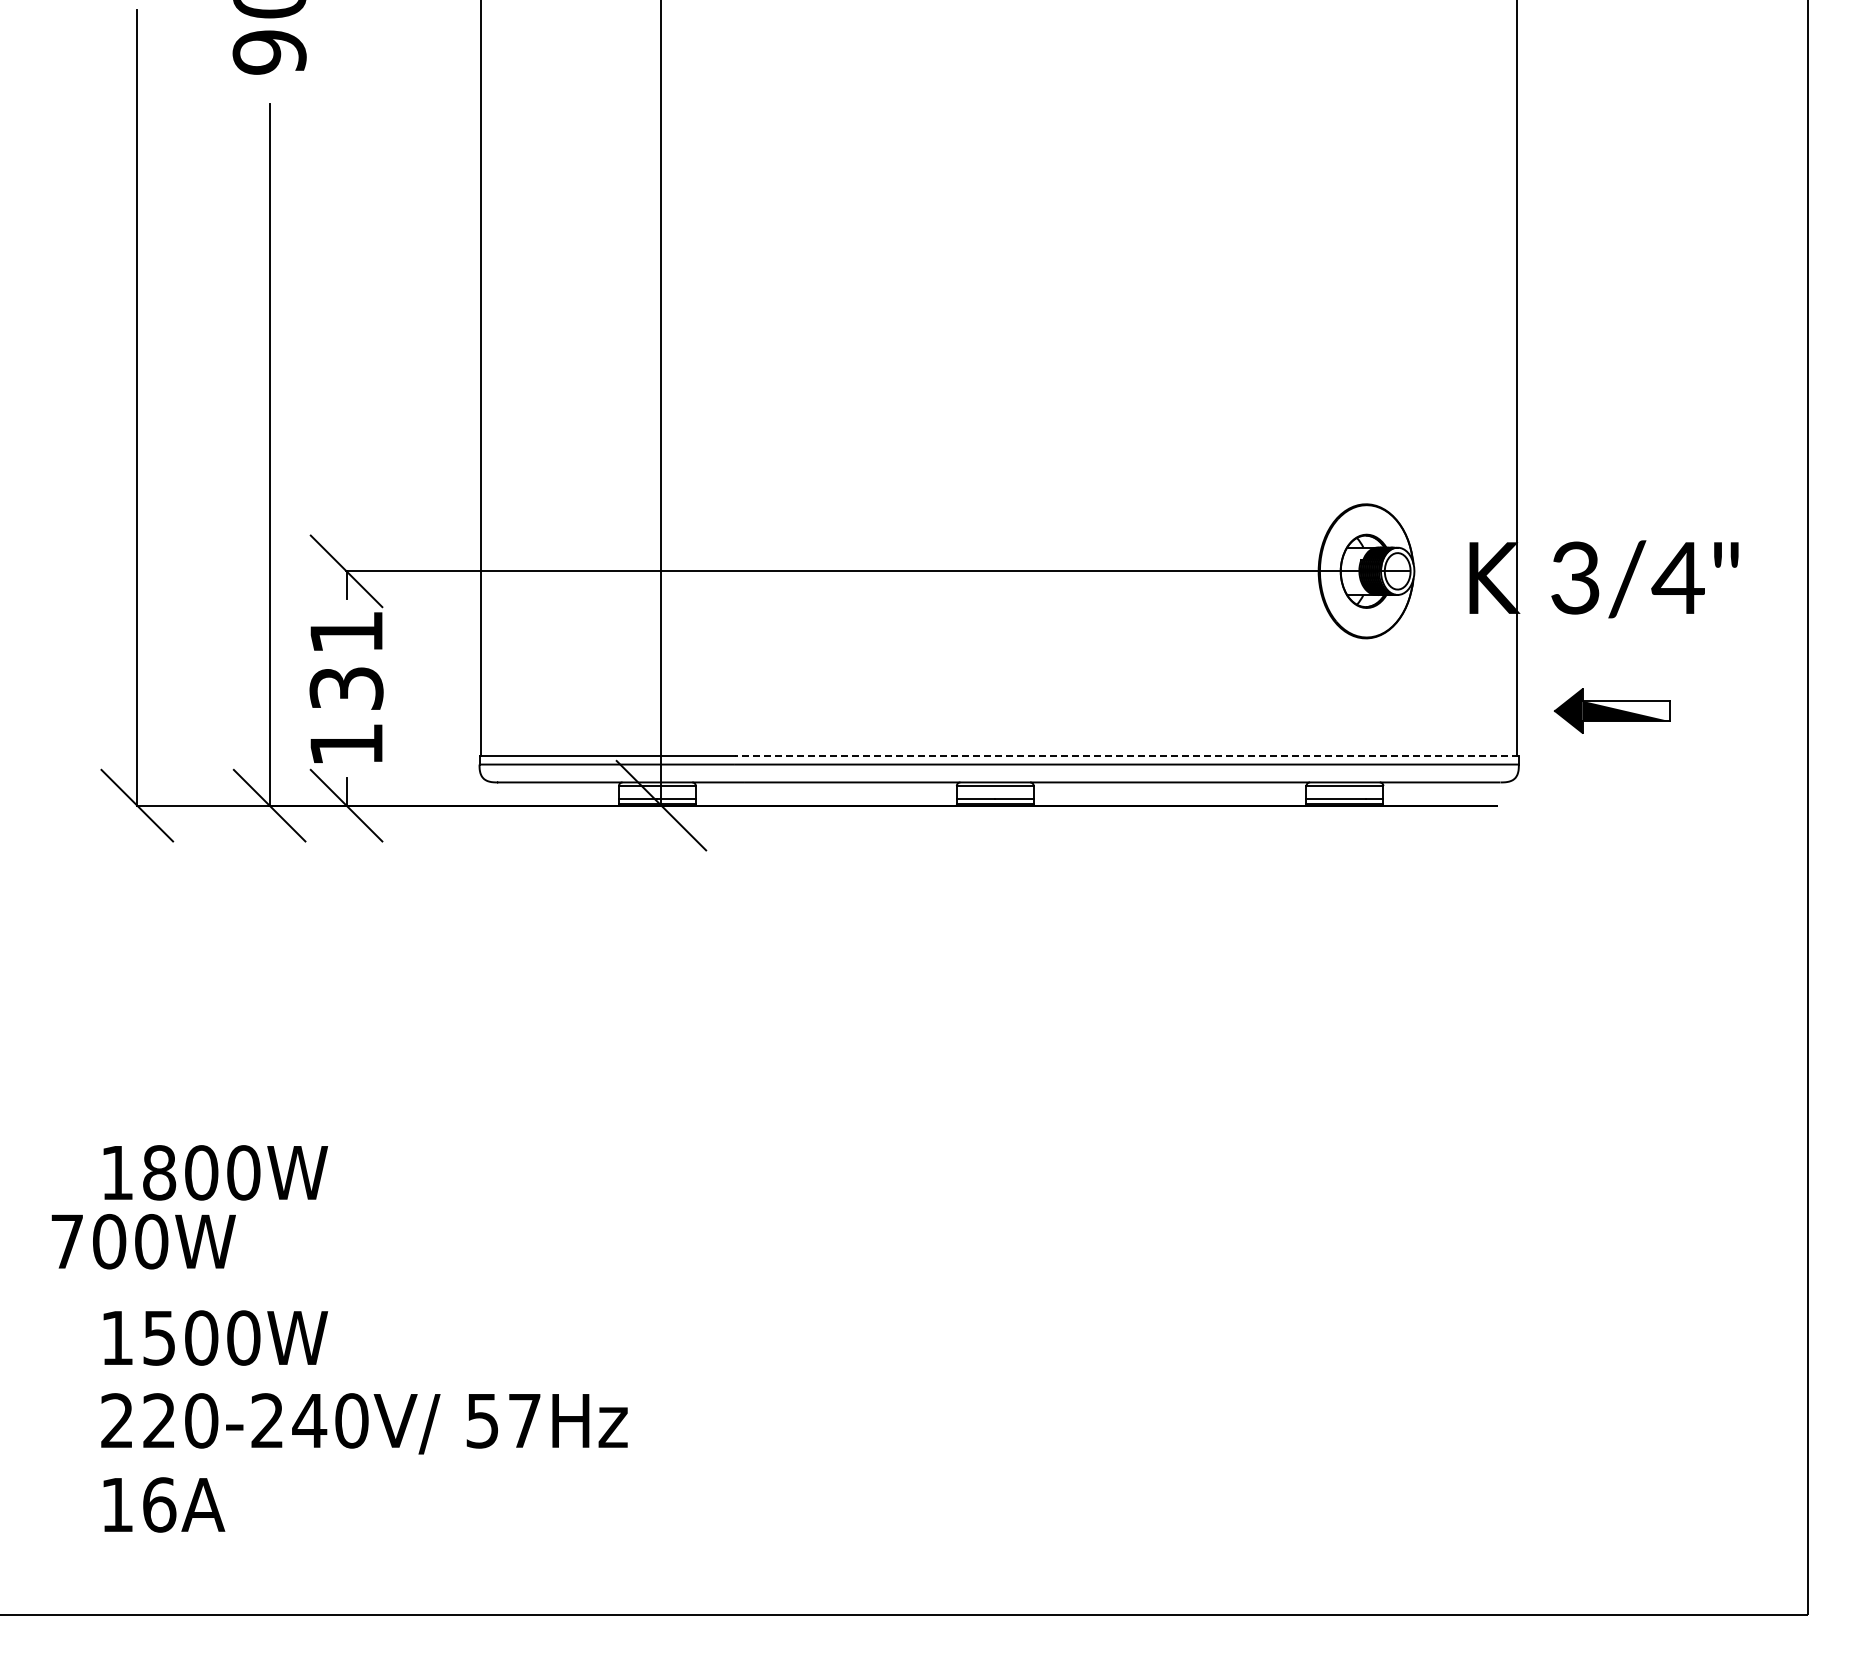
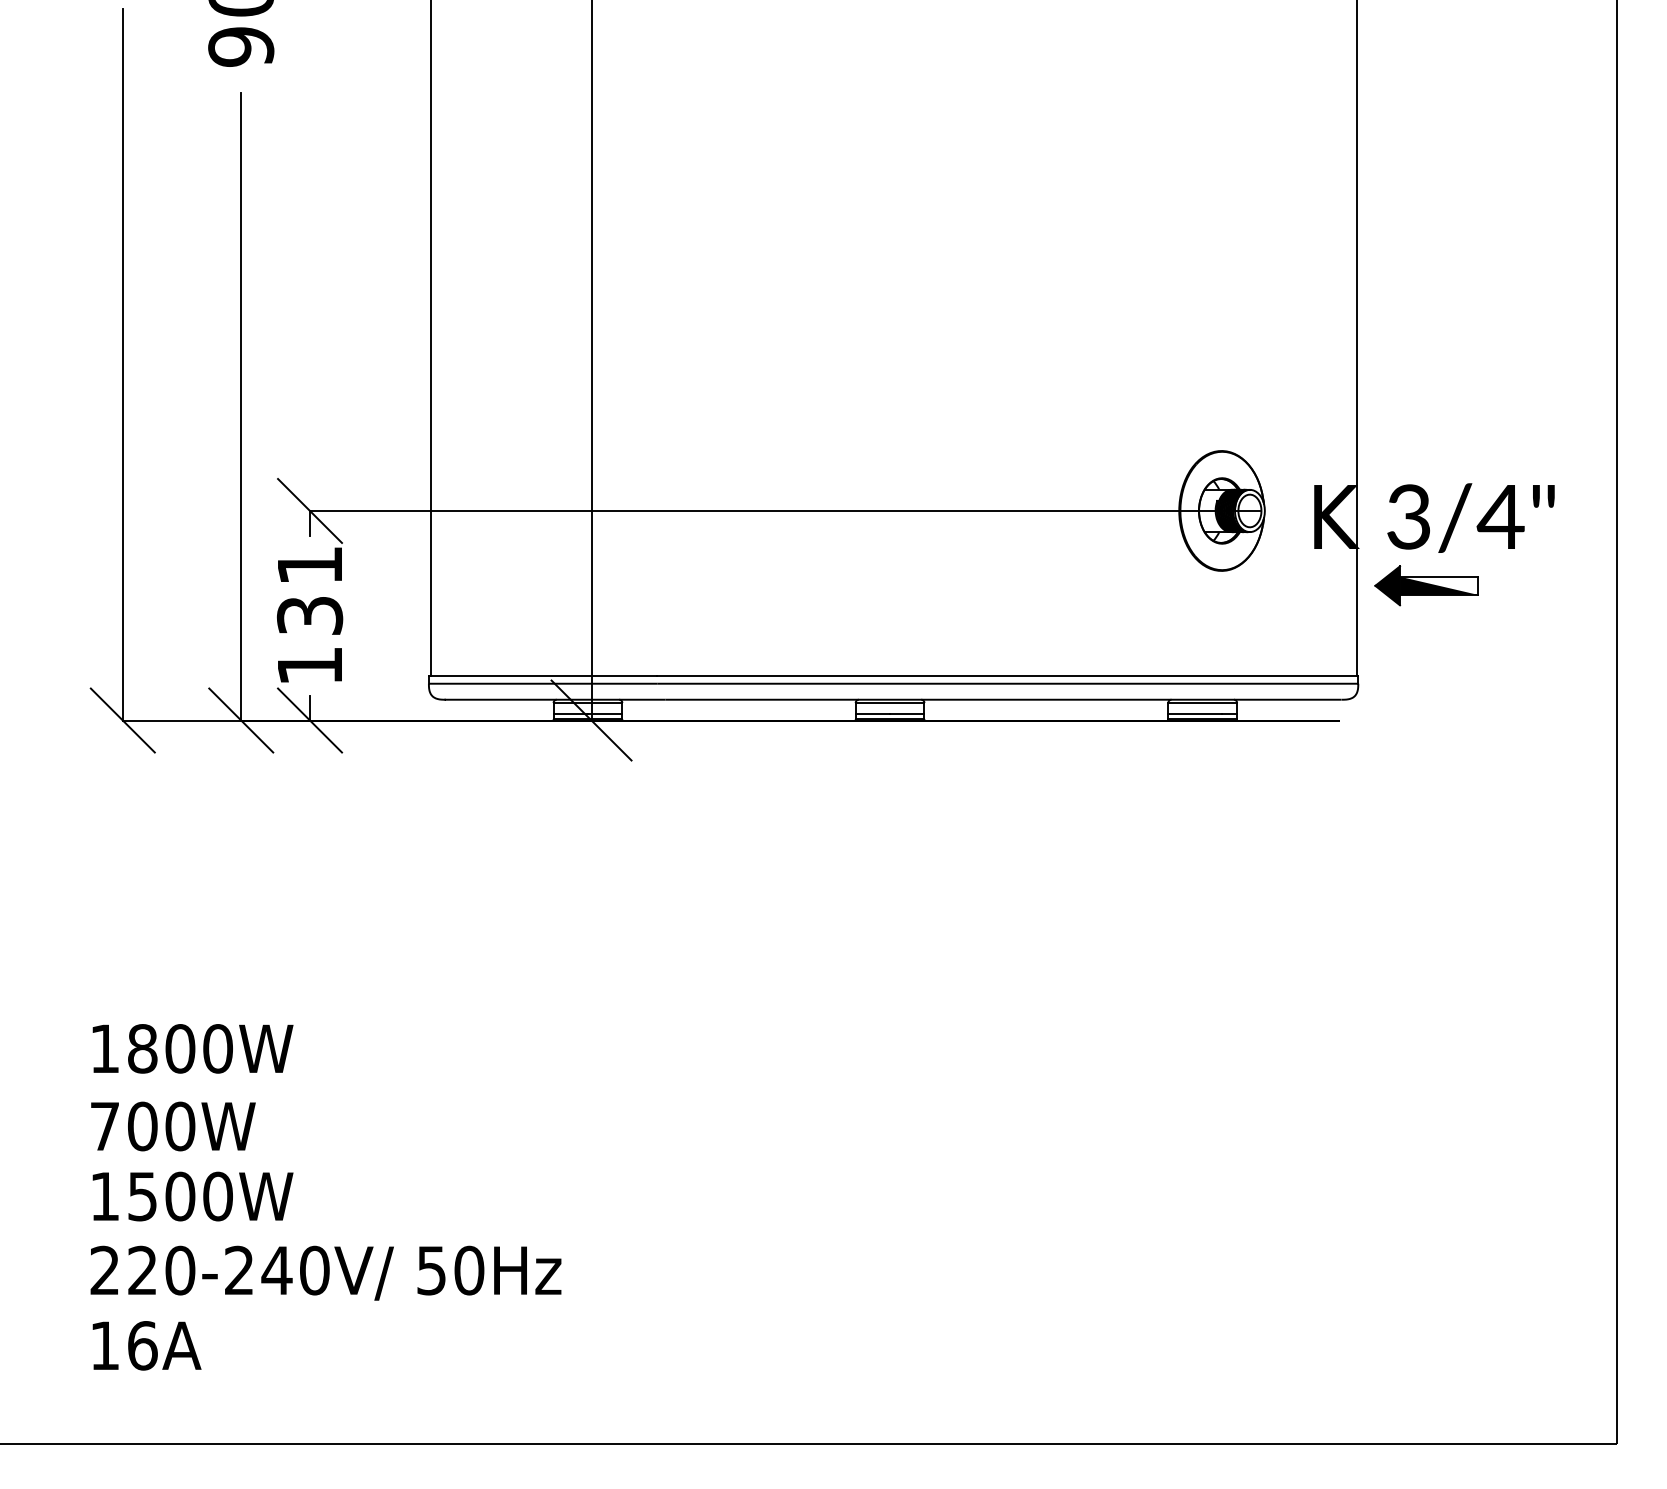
part: (1611, 710) -> (1425, 585), moved
line: (1126, 755) -> (1007, 675), dashed -> solid
text: (143, 1241) -> (173, 1126), moved
text: (524, 1420) -> (469, 1270), 57Hz -> 50Hz

